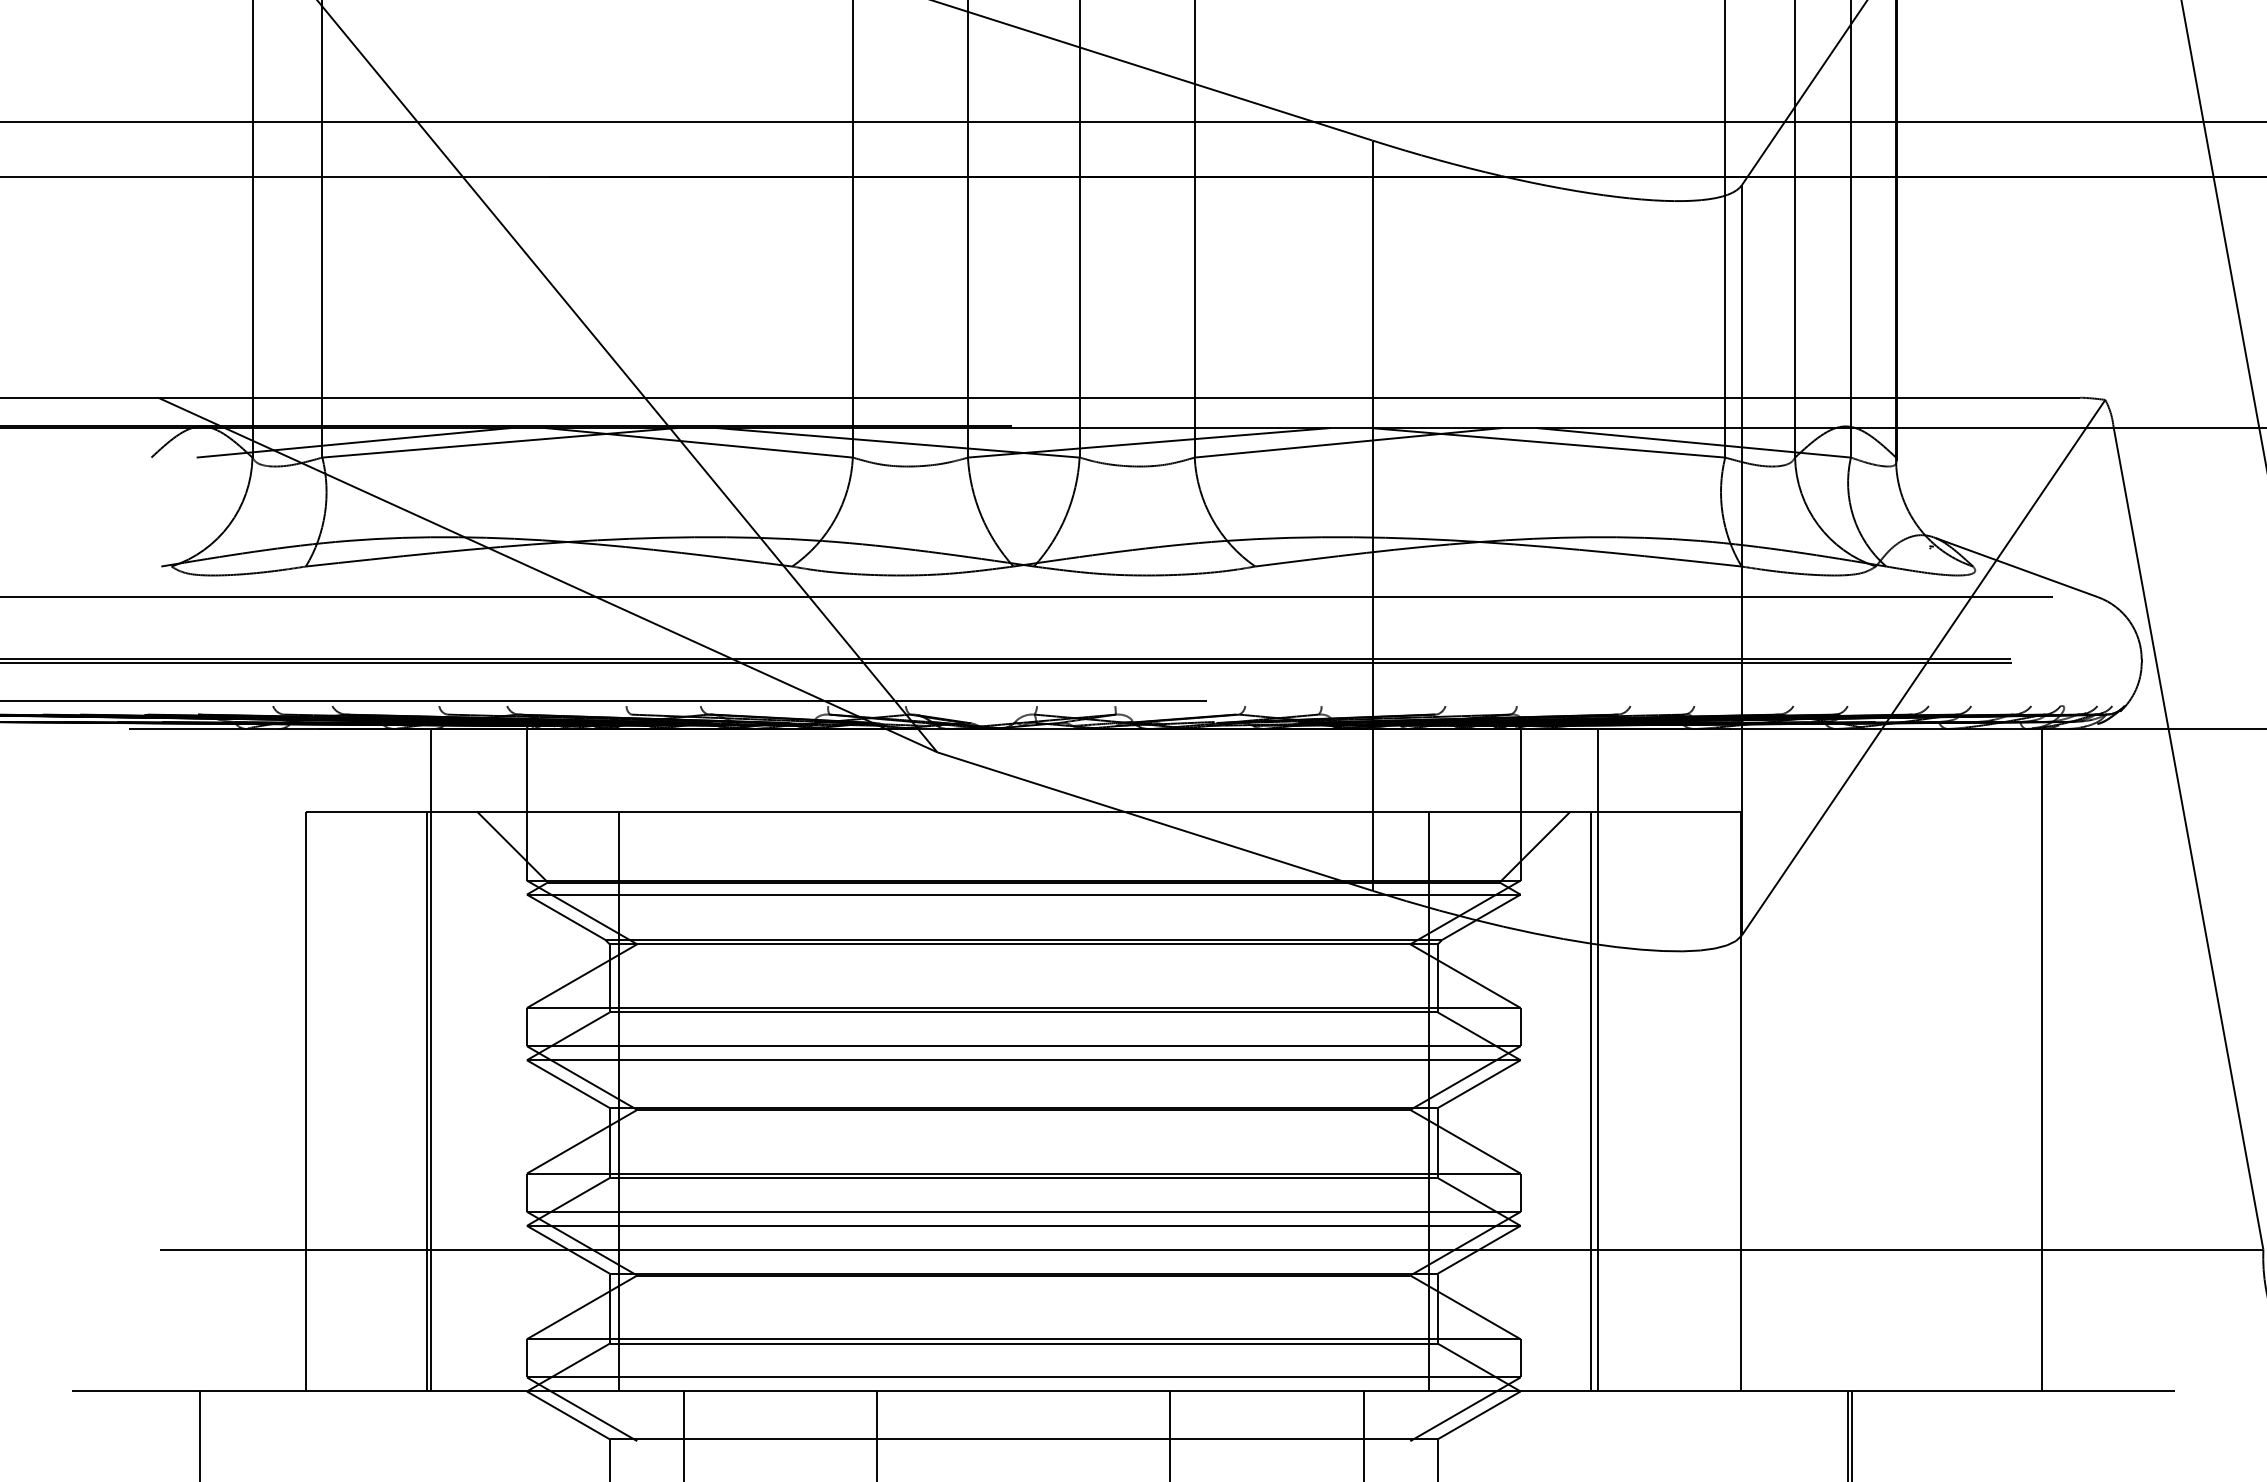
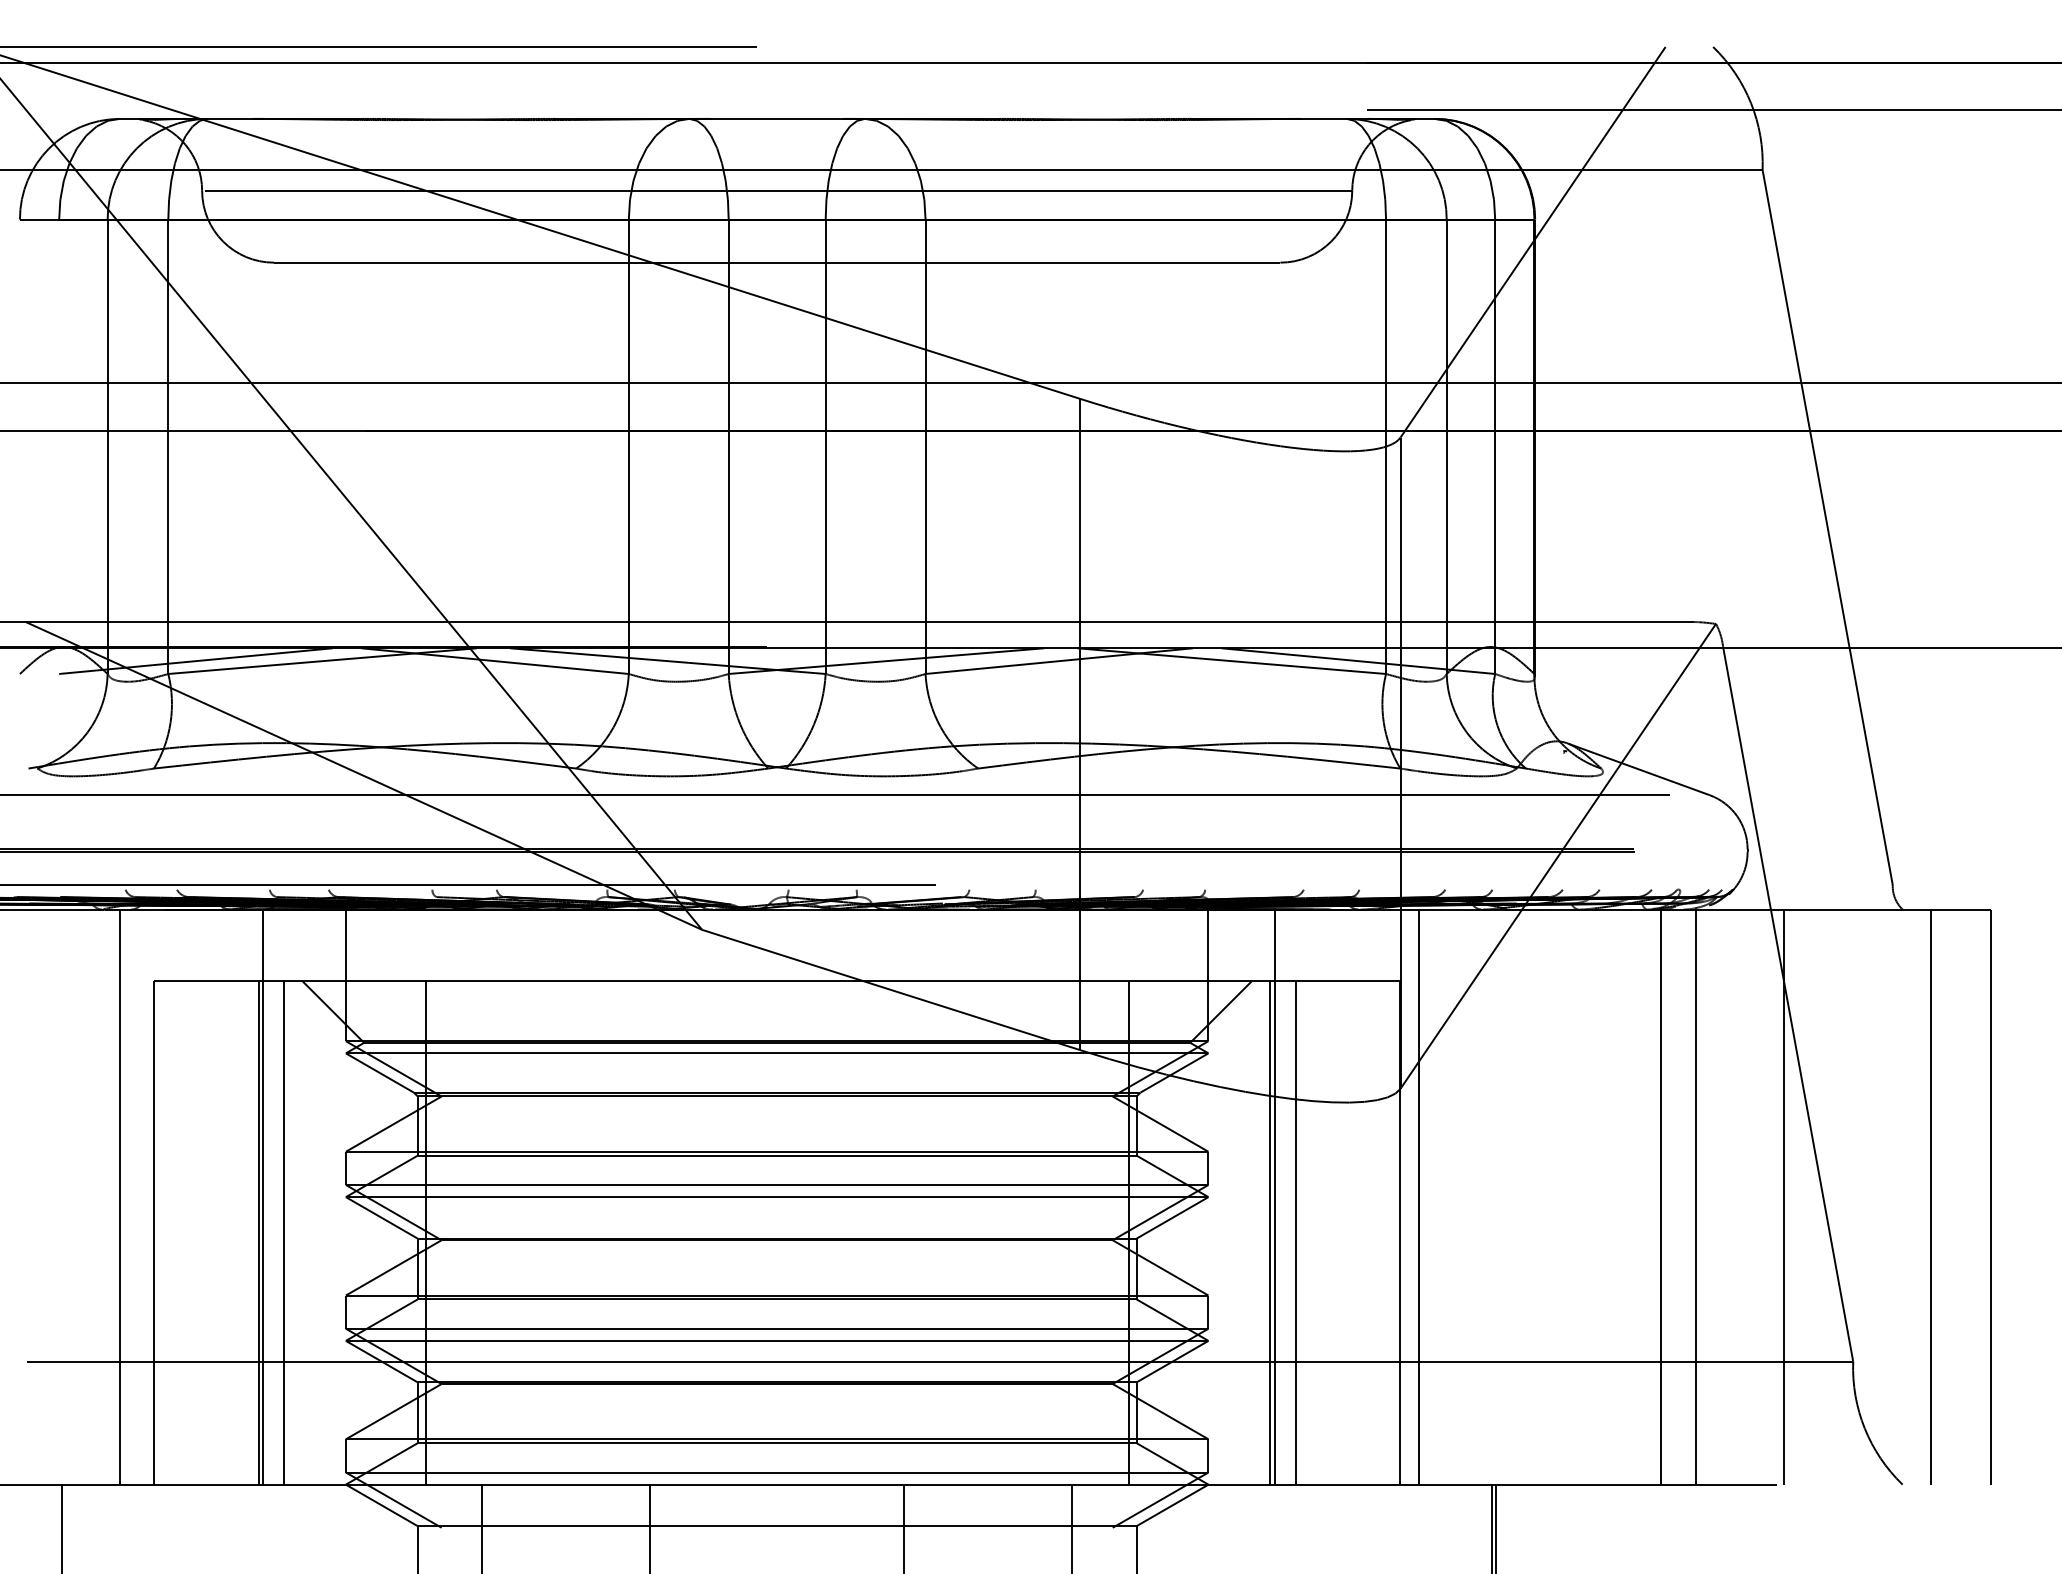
line: (266, 1059) -> (119, 1196), added
line: (1762, 1059) -> (1418, 1196), added
line: (2082, 1059) -> (1696, 1196), added
line: (2183, 1059) -> (1783, 1196), added
line: (456, 1100) -> (284, 1232), added
line: (1620, 1100) -> (1295, 1232), added

